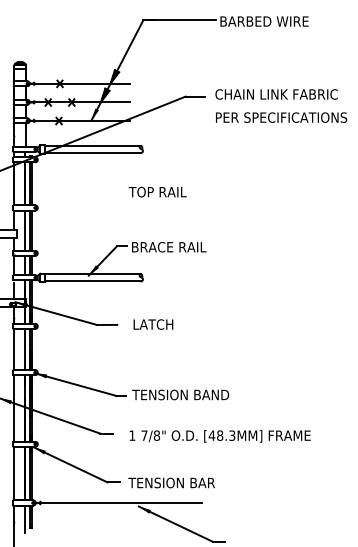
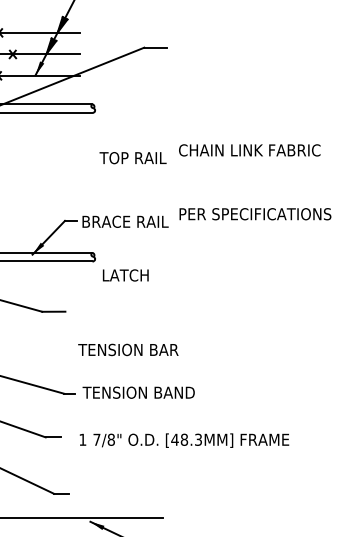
text: (276, 94) -> (249, 150), moved
text: (281, 117) -> (255, 214), moved
text: (157, 191) -> (132, 157), moved
text: (153, 324) -> (125, 275), moved
text: (171, 482) -> (128, 349), moved

